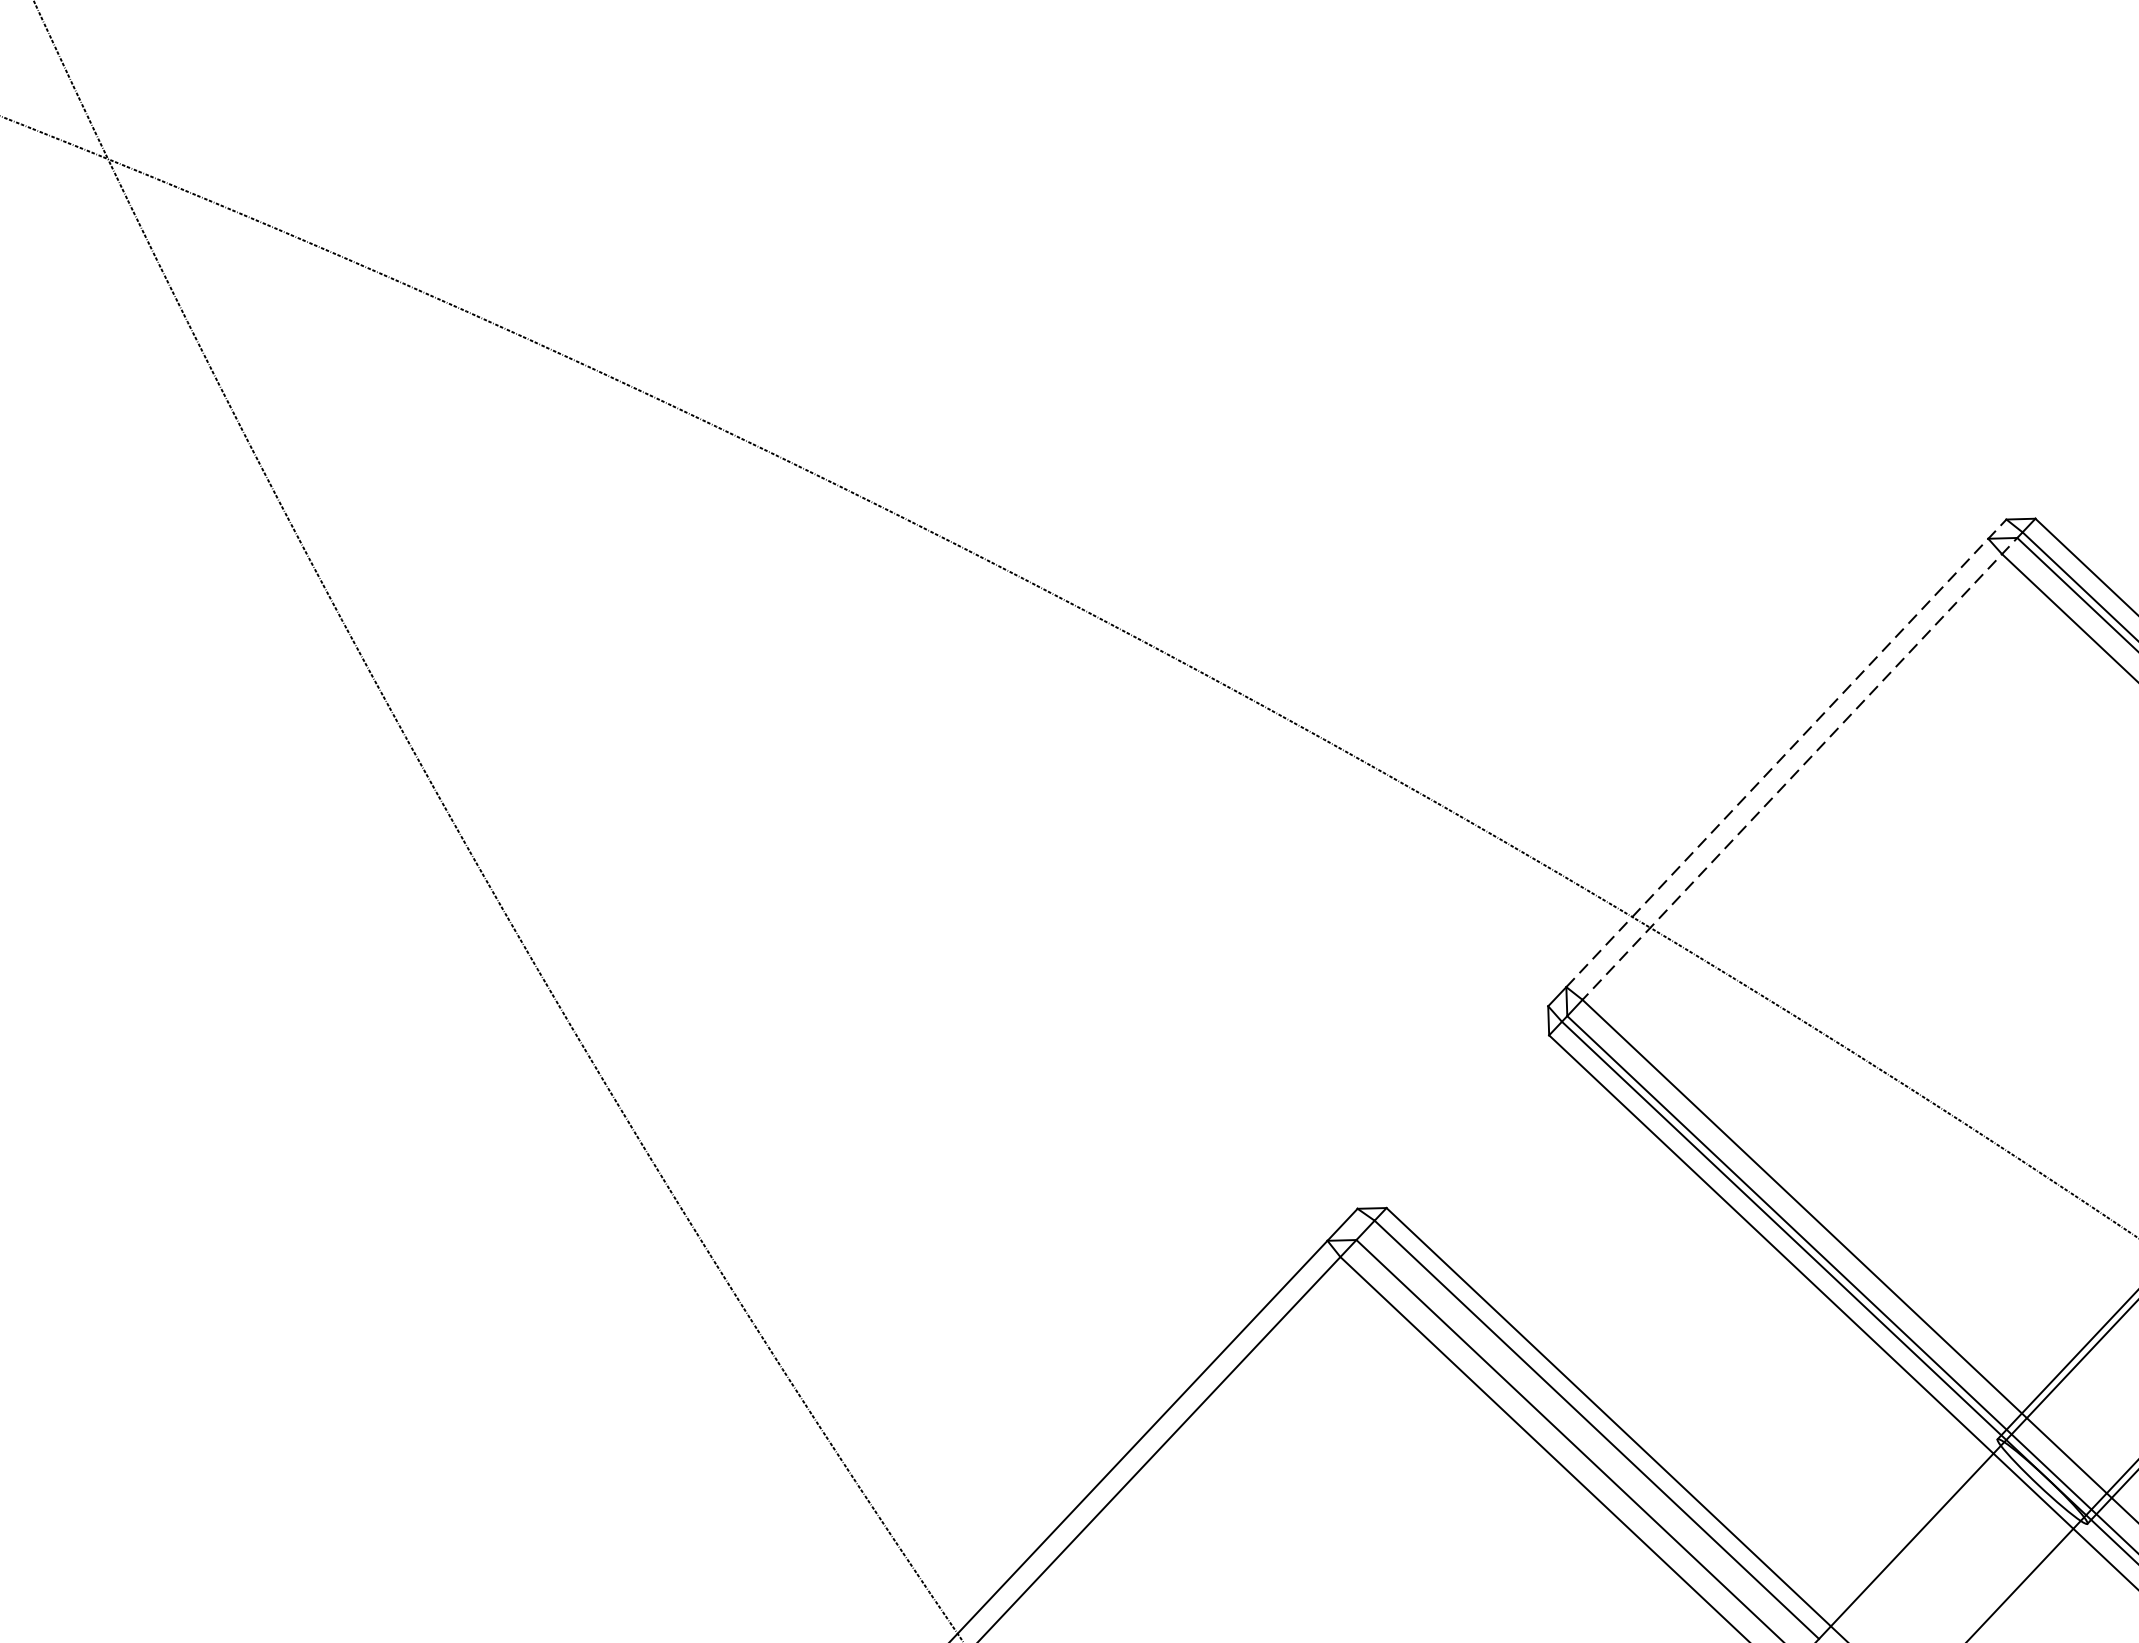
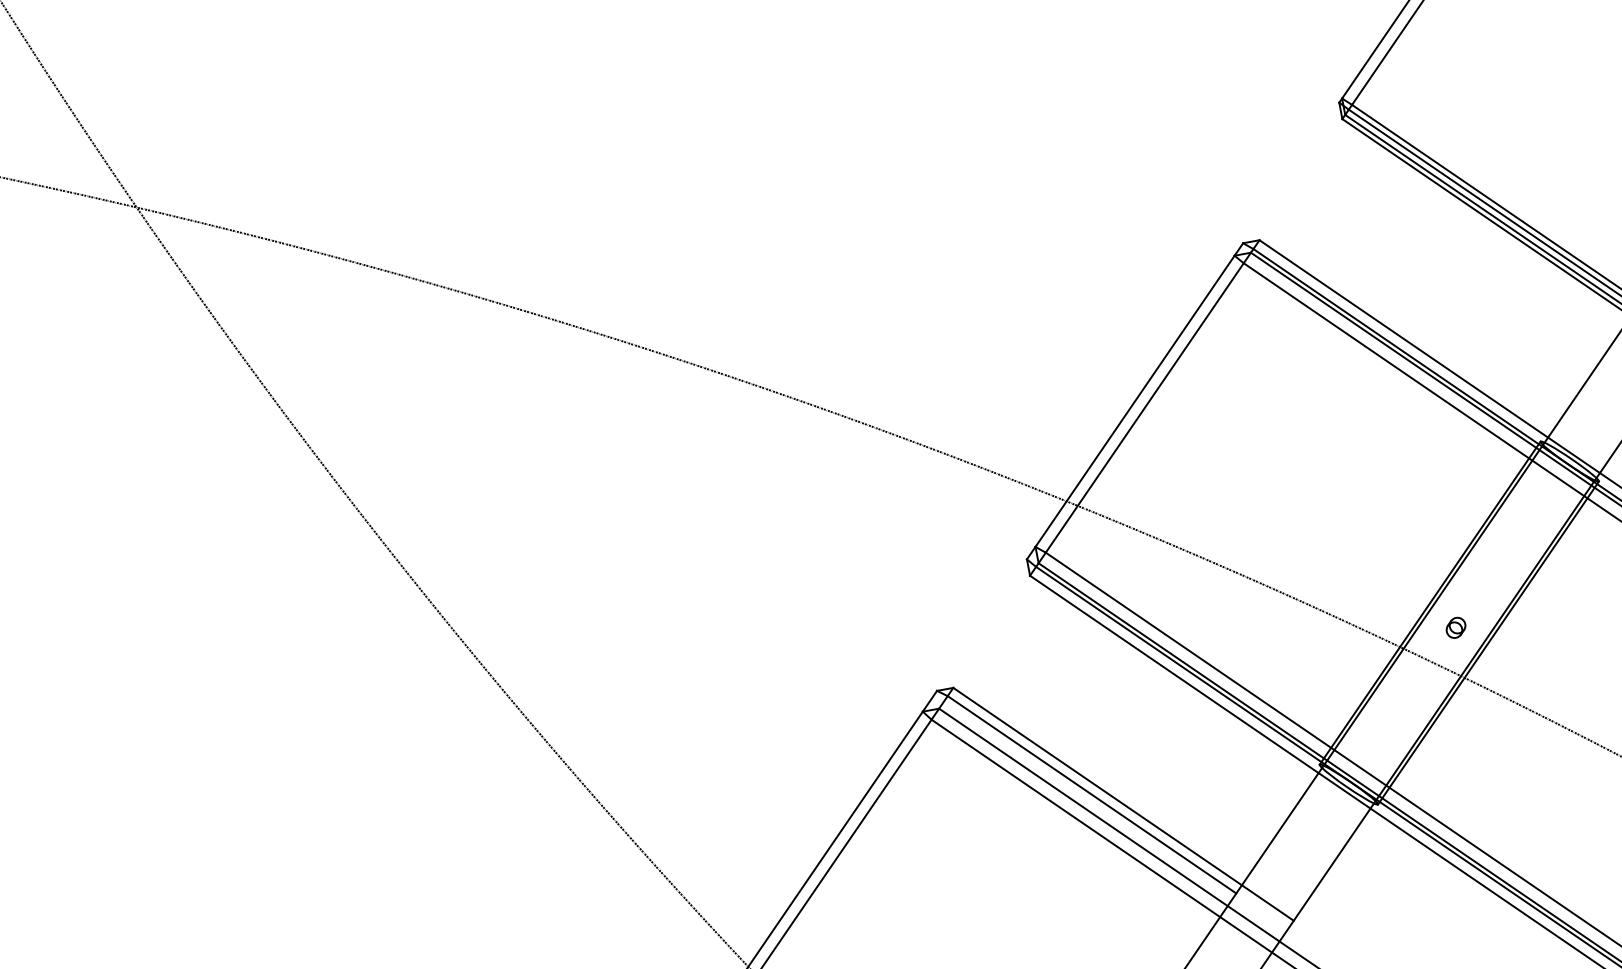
line: (1786, 754) -> (1139, 395), dashed -> solid
line: (1802, 765) -> (1149, 400), dashed -> solid

